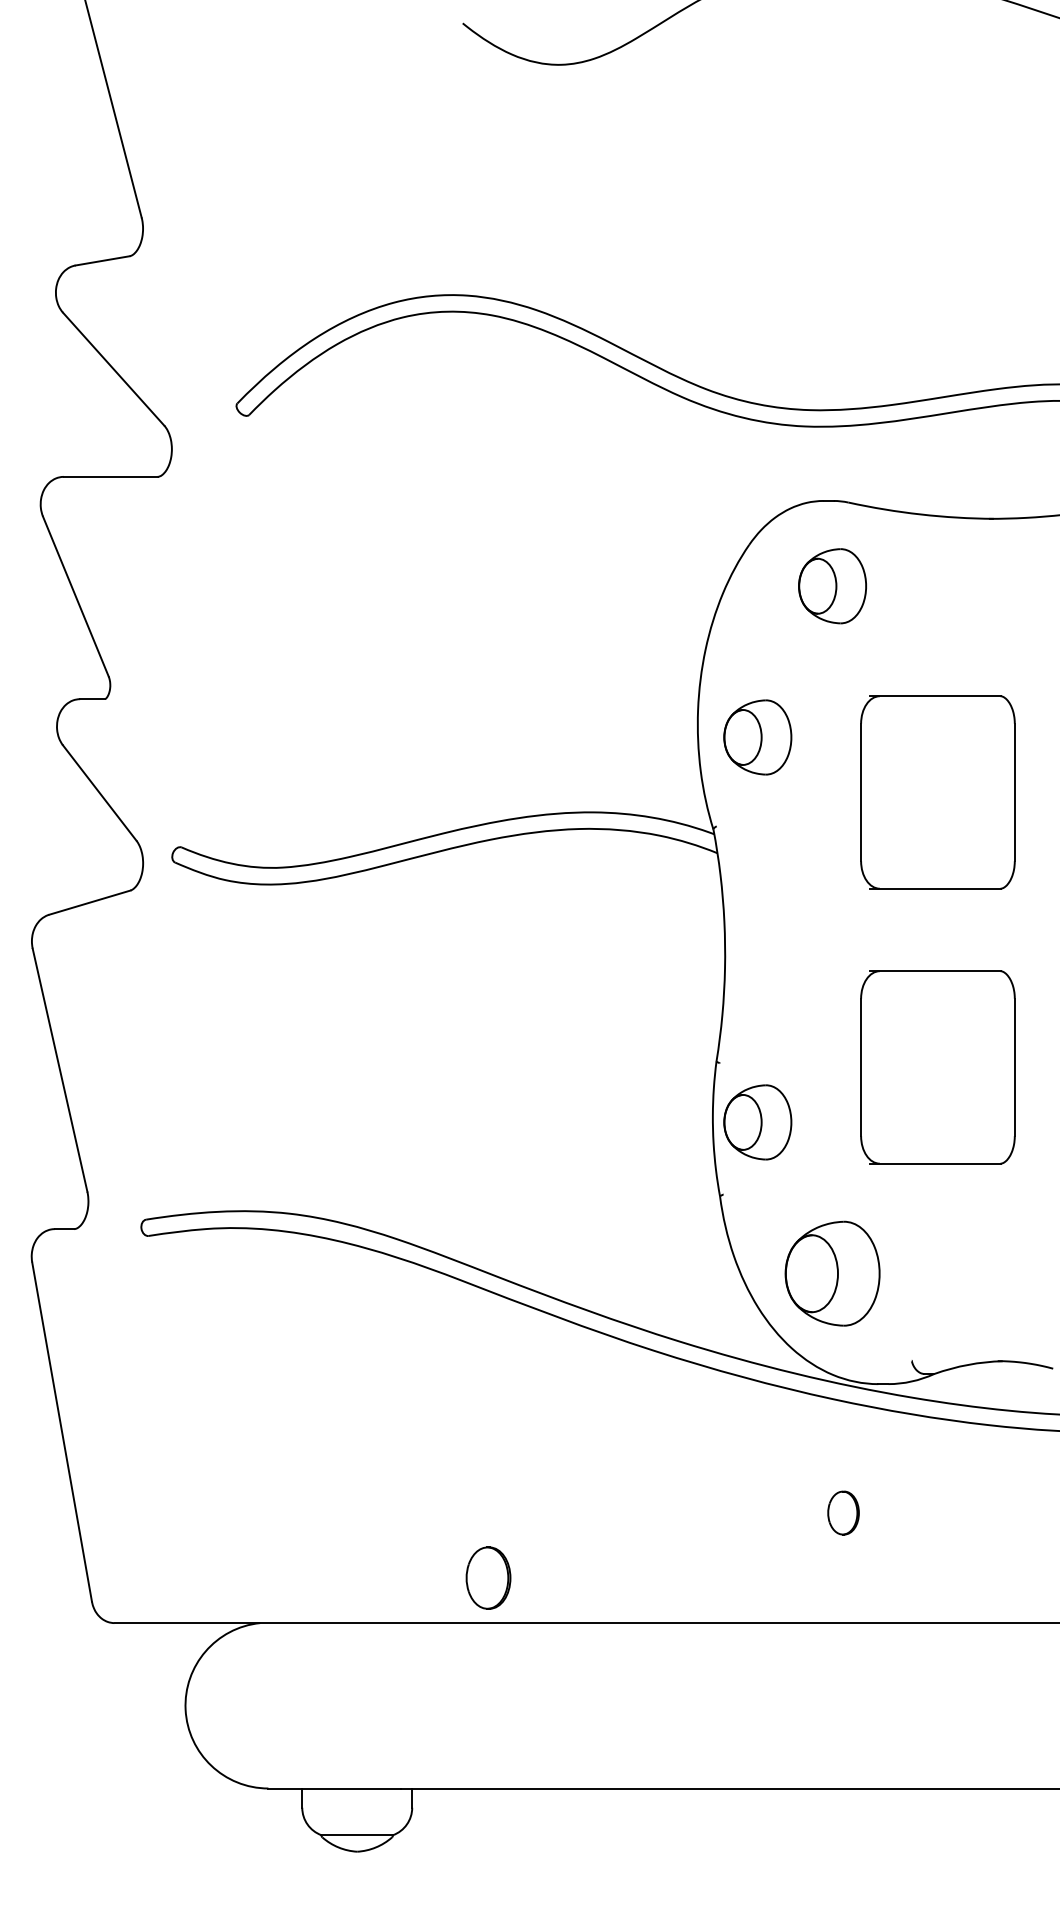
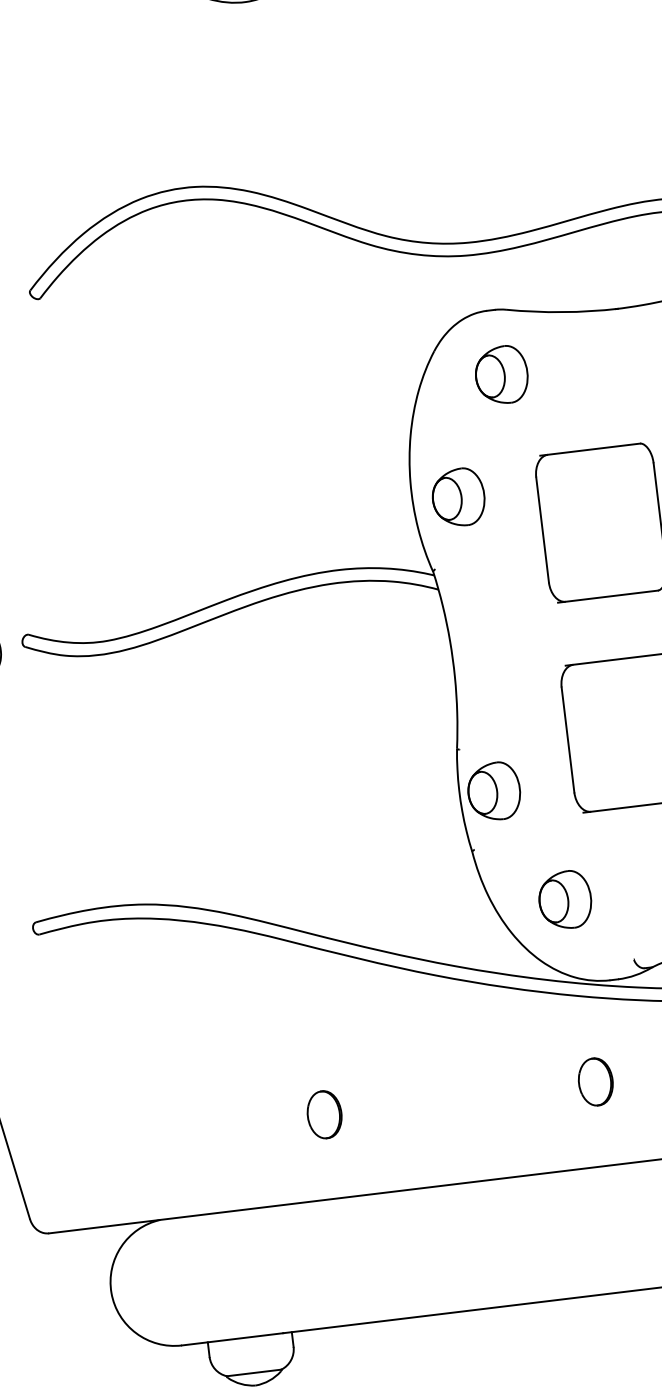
part: (832, 1273) -> (565, 900), size x0.71
part: (843, 1512) -> (595, 1081), size x1.43
part: (488, 1577) -> (324, 1114), moved

